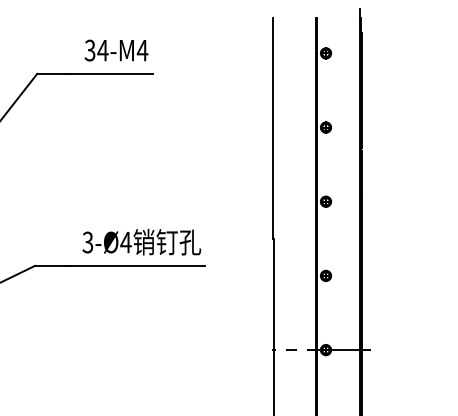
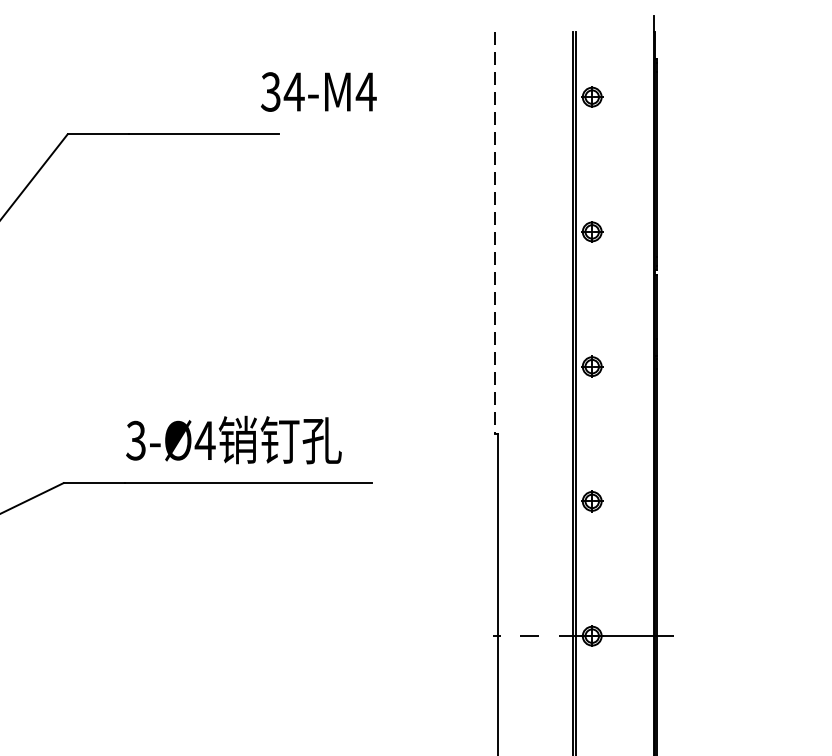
text: (116, 50) -> (318, 91), moved
line: (272, 128) -> (495, 233), solid -> dashed
text: (141, 241) -> (233, 438), moved

